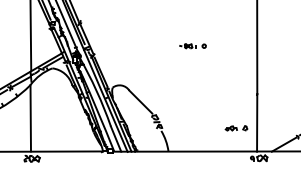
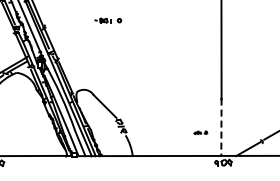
part: (192, 46) -> (107, 20), moved
line: (257, 122) -> (221, 126), solid -> dashed
part: (236, 128) -> (200, 132), size x0.6

